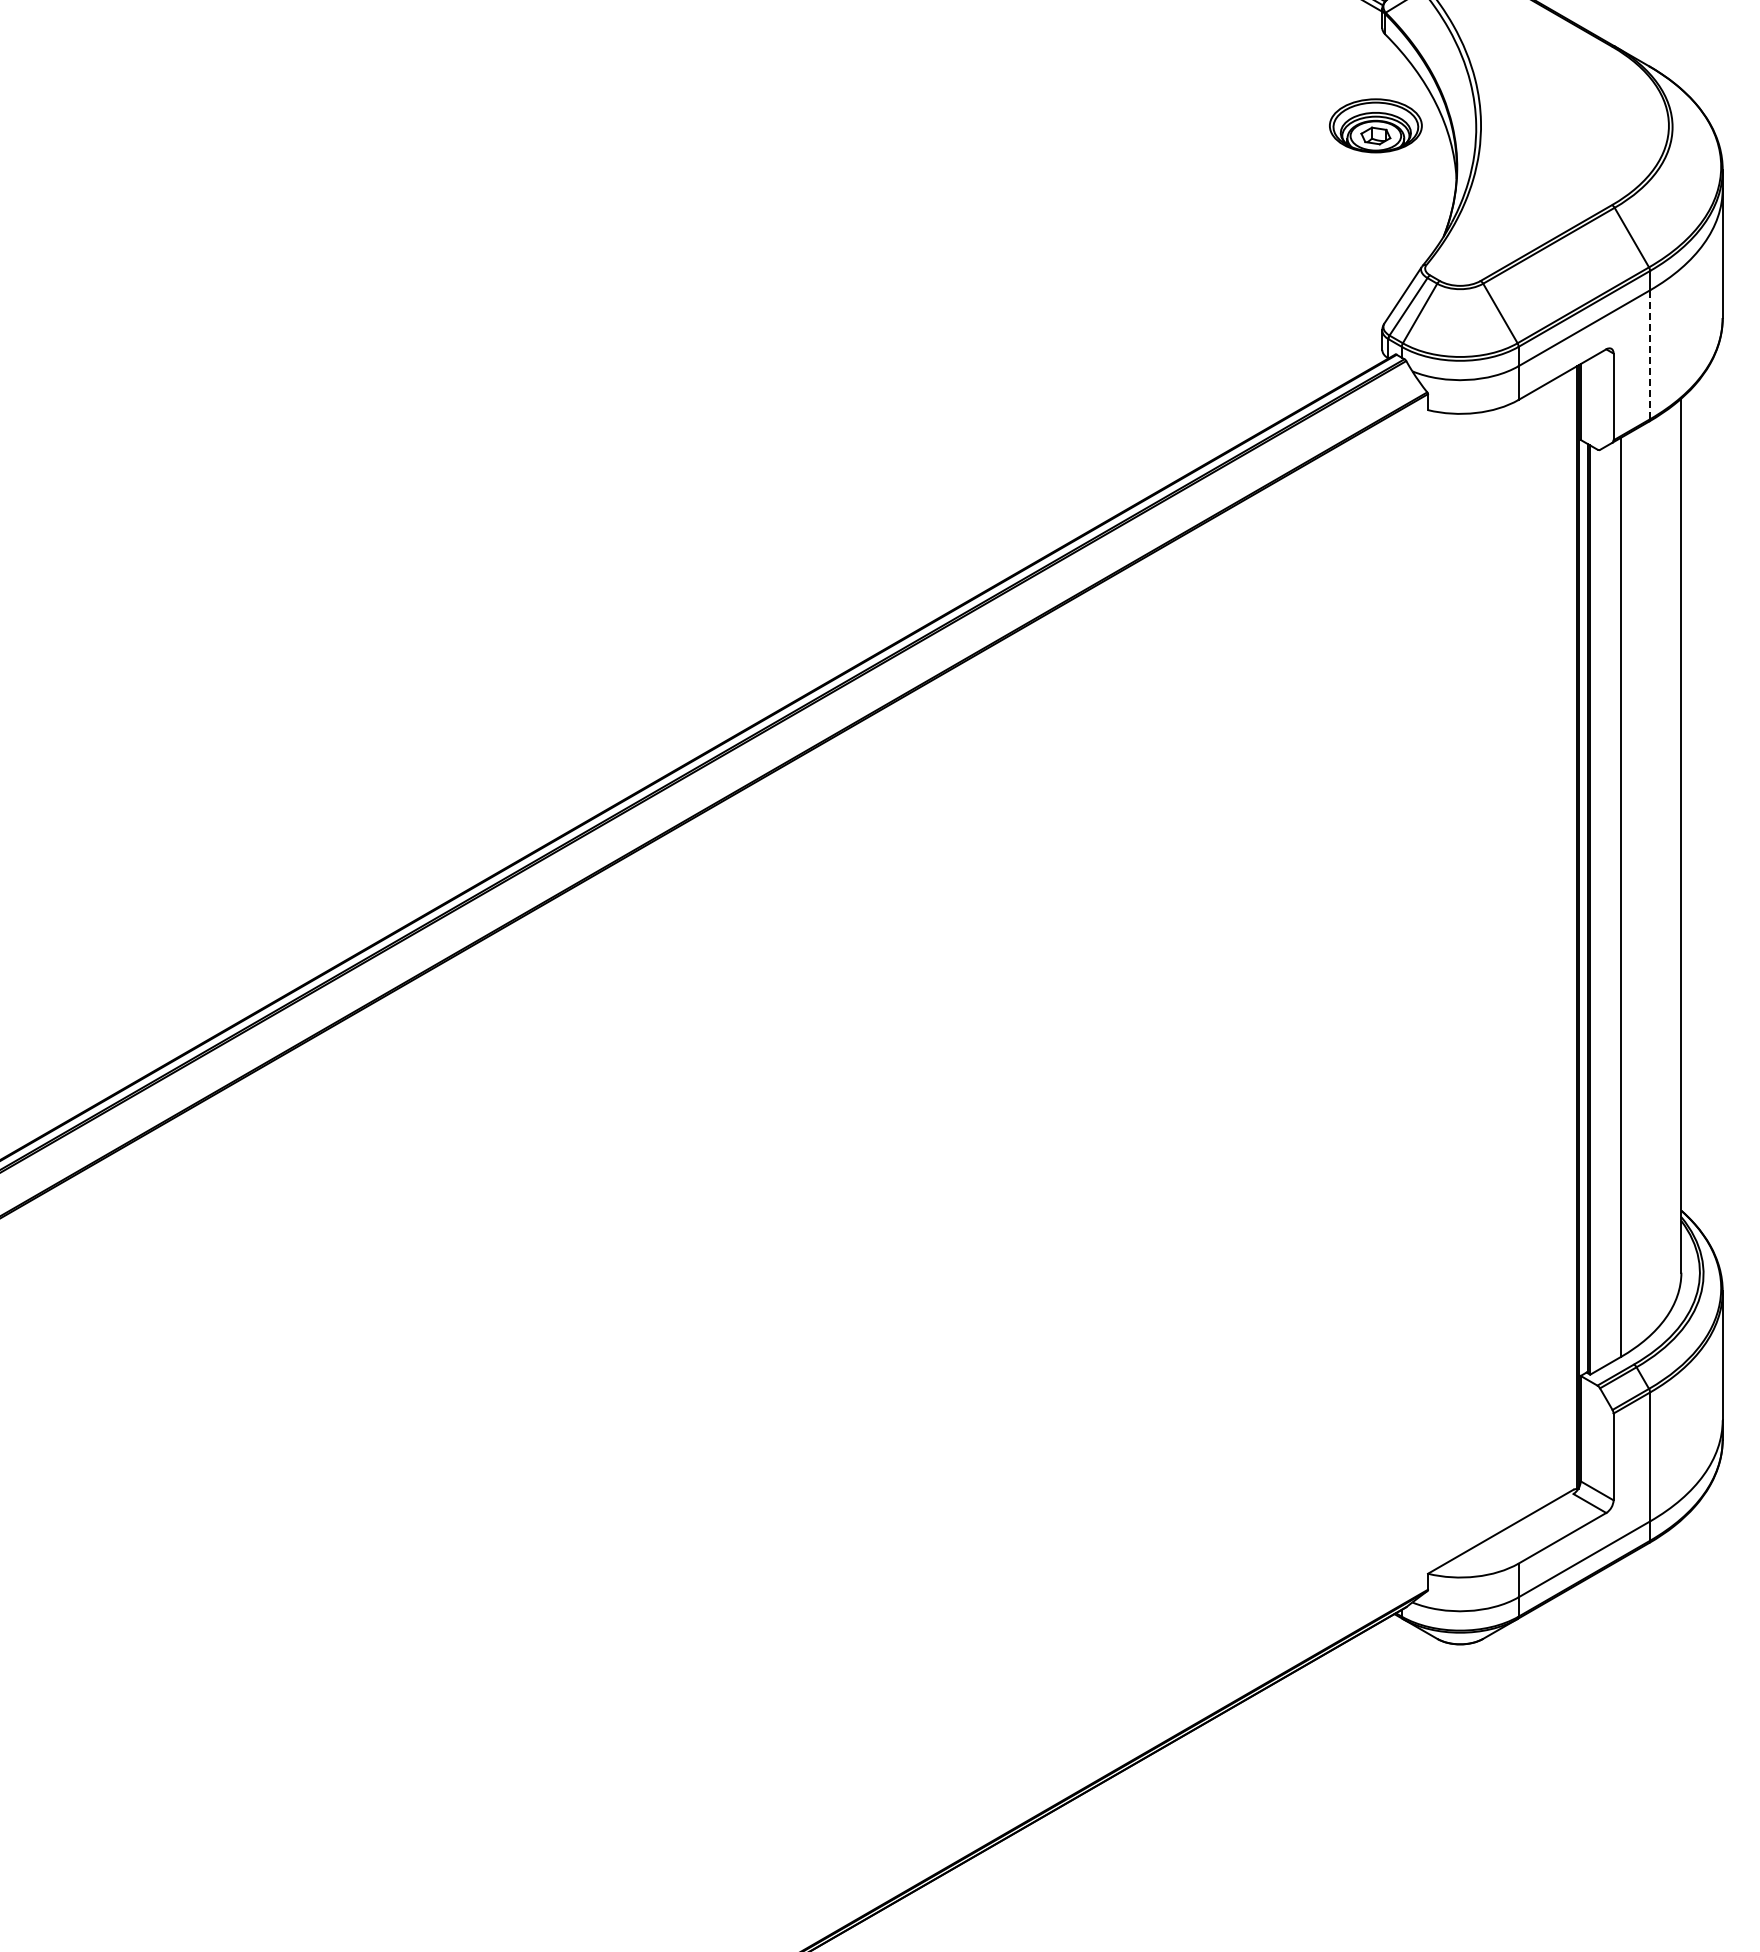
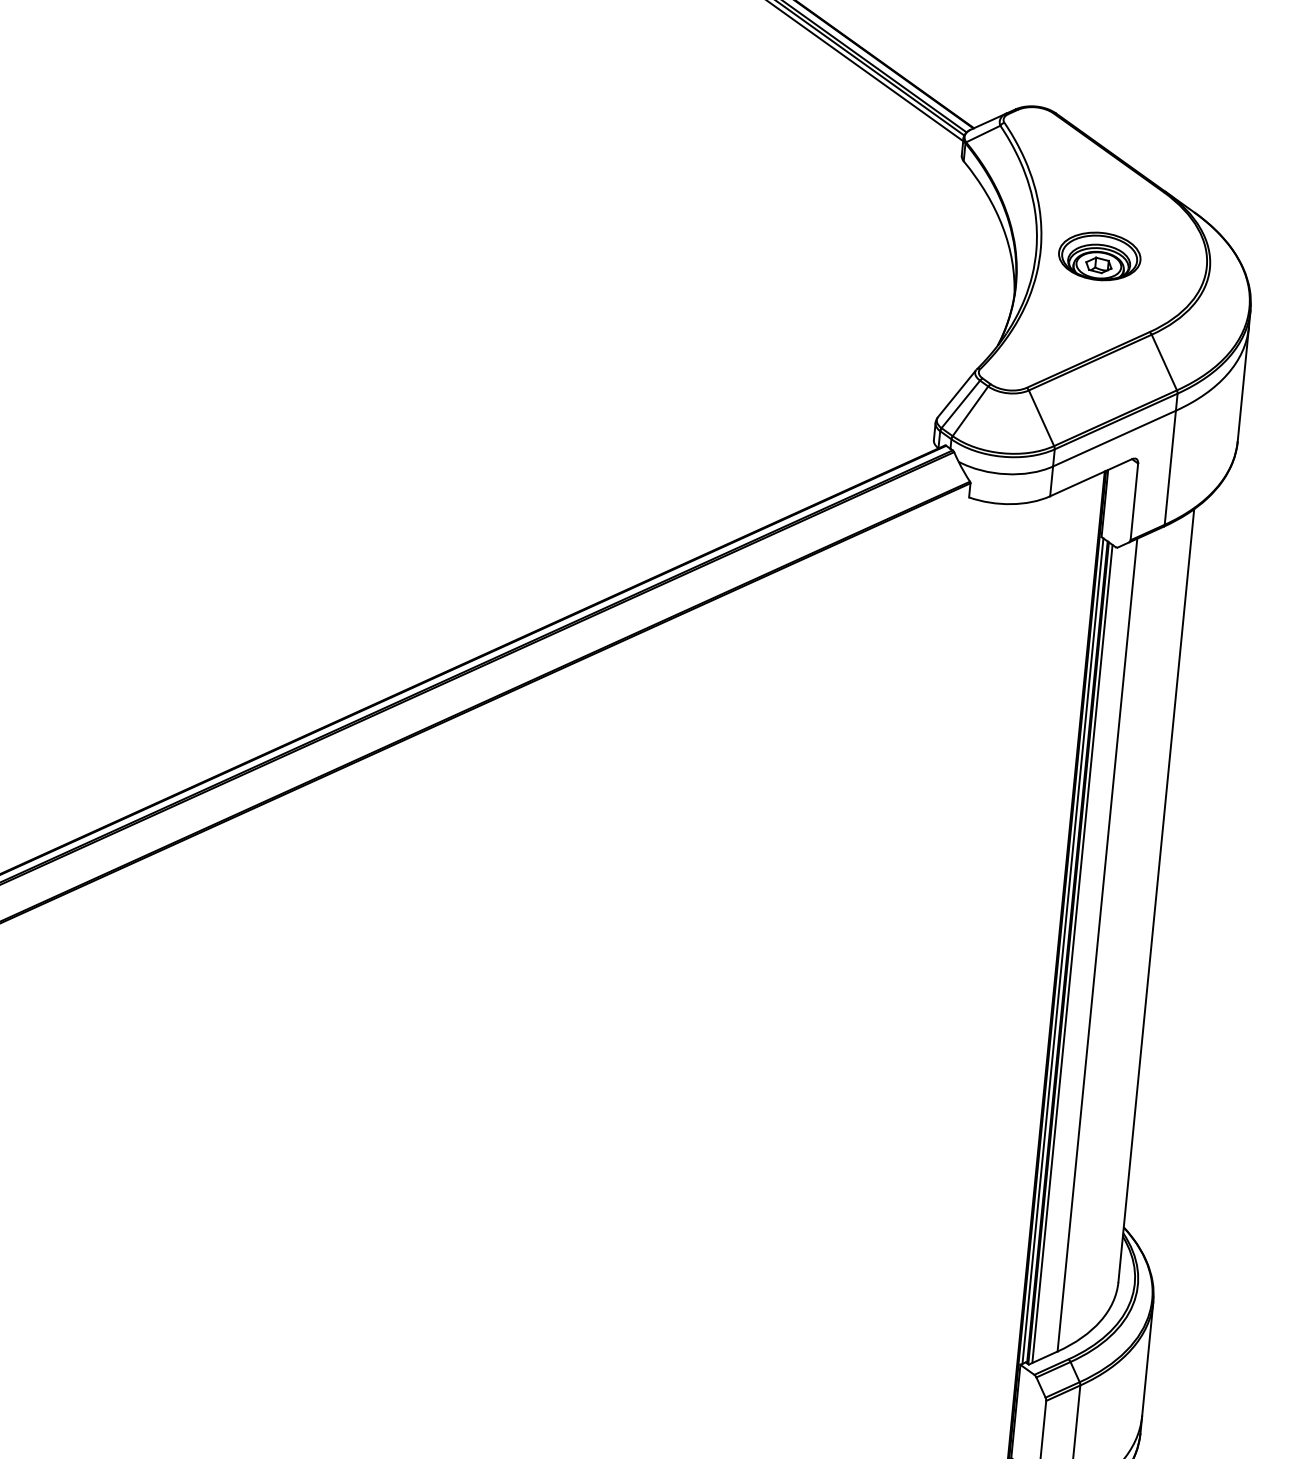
part: (1375, 125) -> (1099, 256), moved
line: (1650, 354) -> (1170, 467), dashed -> solid
line: (1582, 907) -> (1062, 950), added
line: (1593, 909) -> (1072, 953), added

